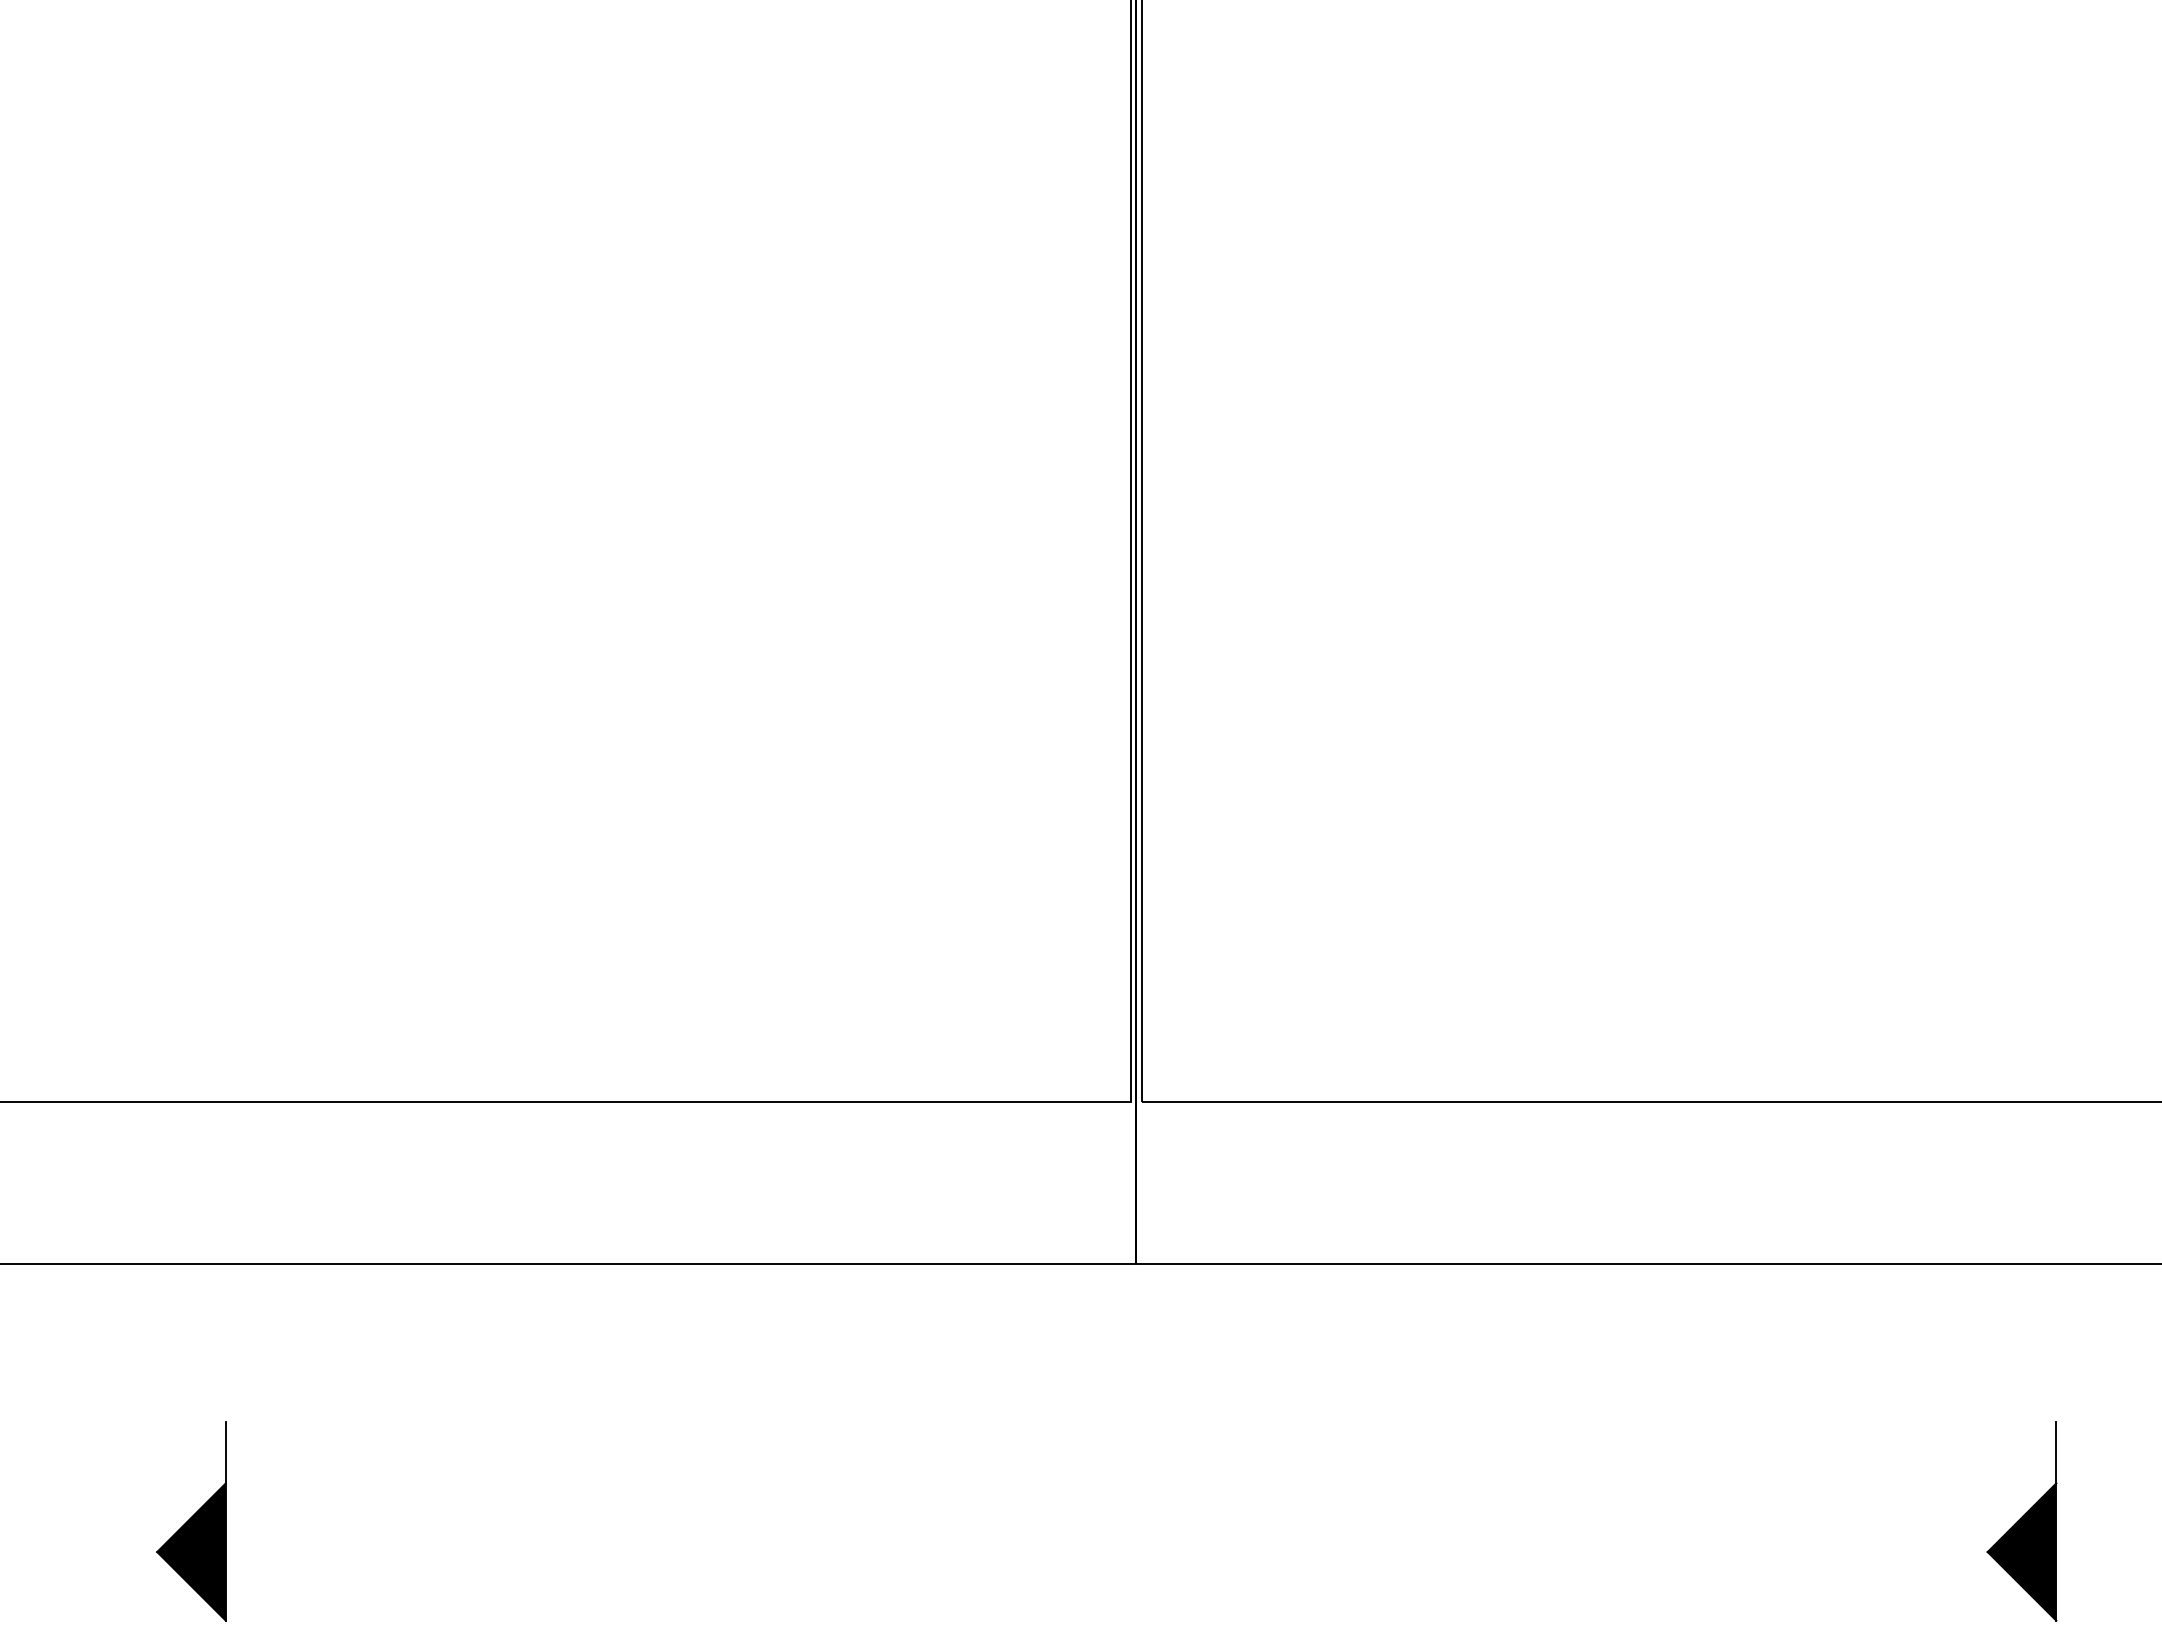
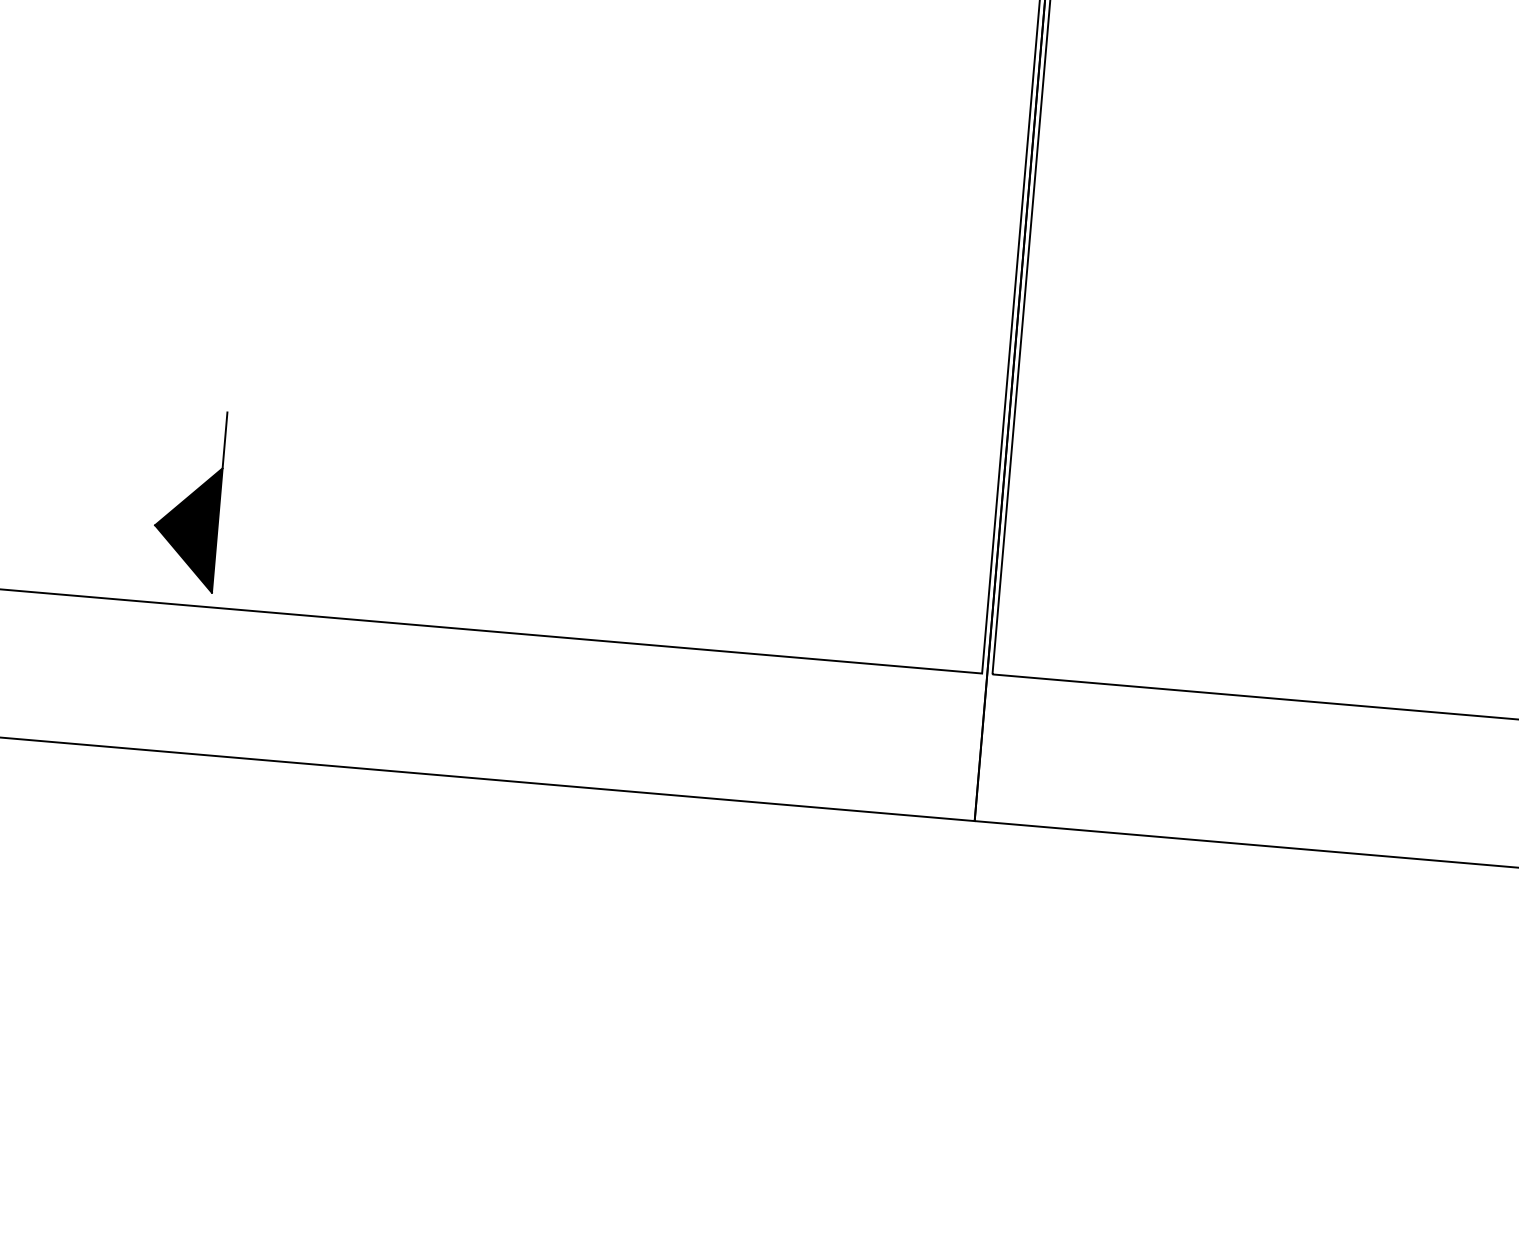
part: (191, 1521) -> (188, 500), moved

